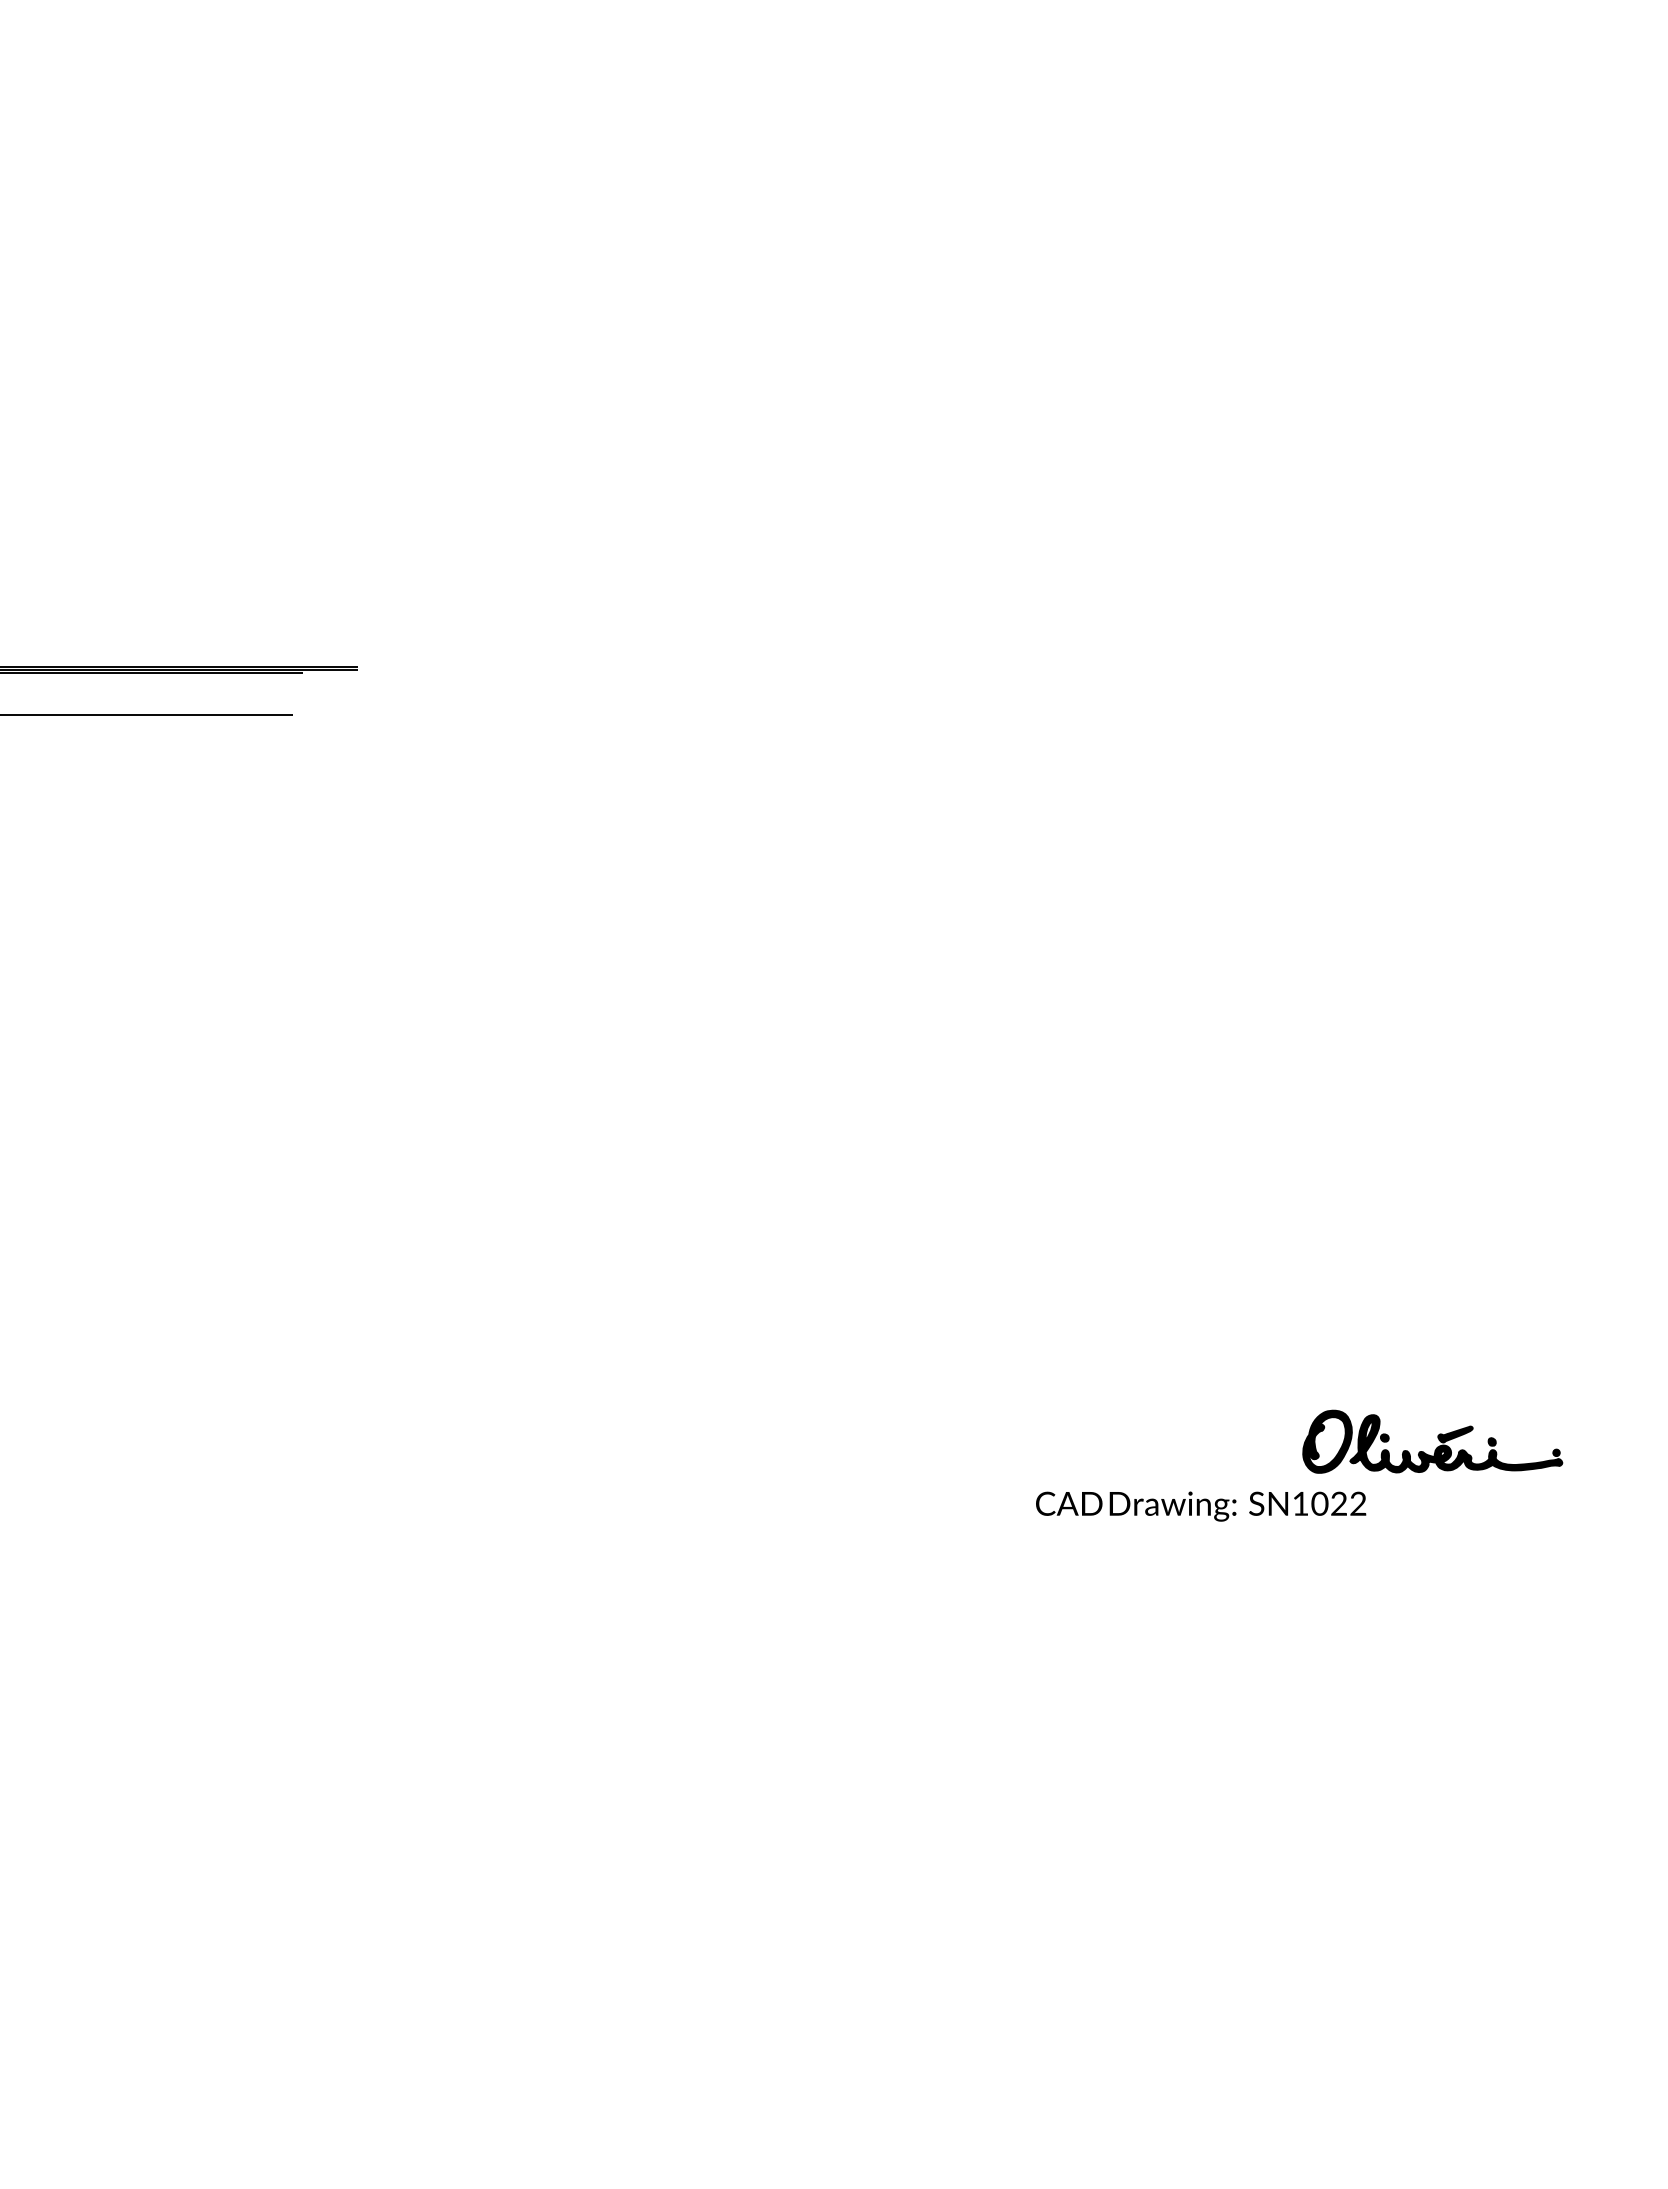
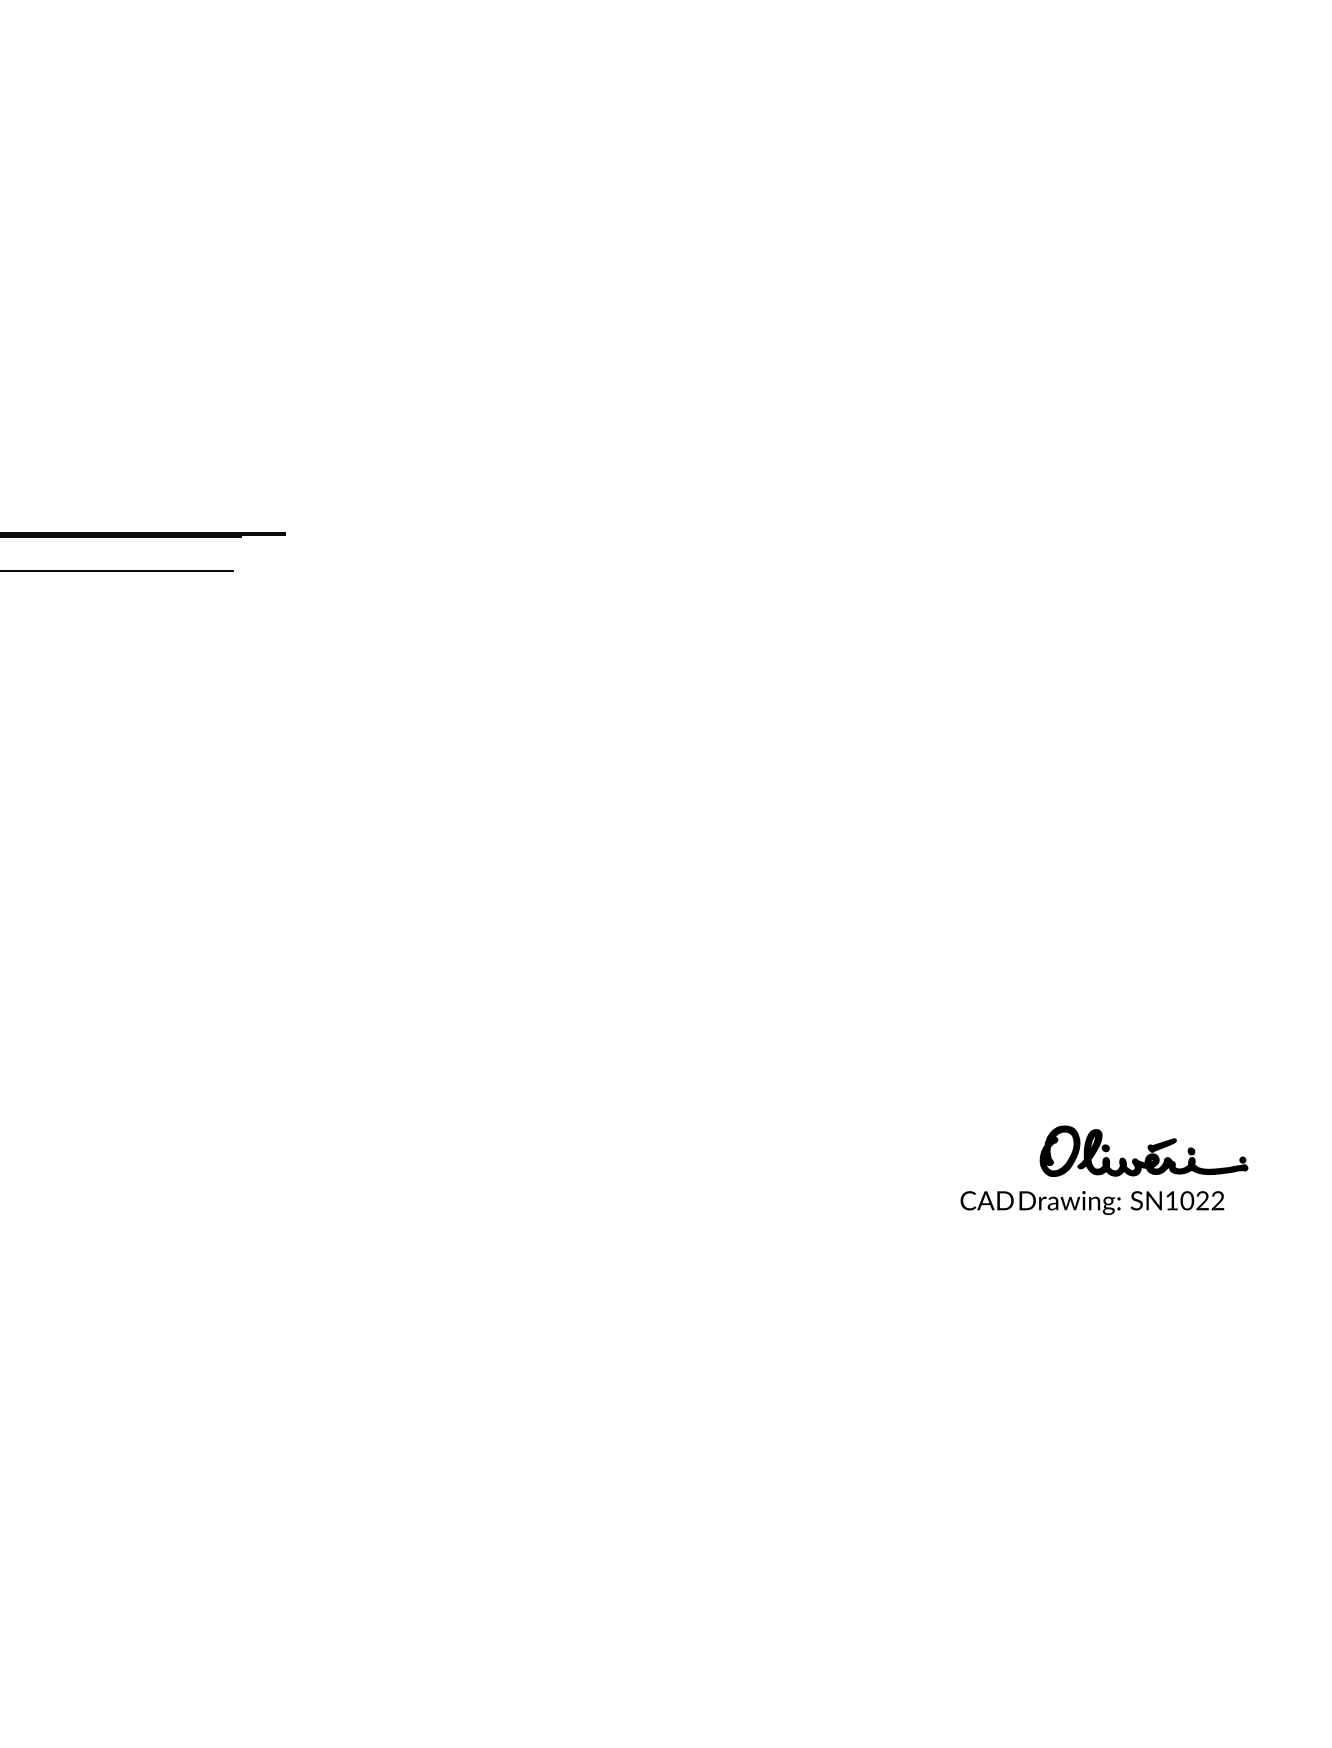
text: (1201, 1506) -> (1092, 1202), moved

